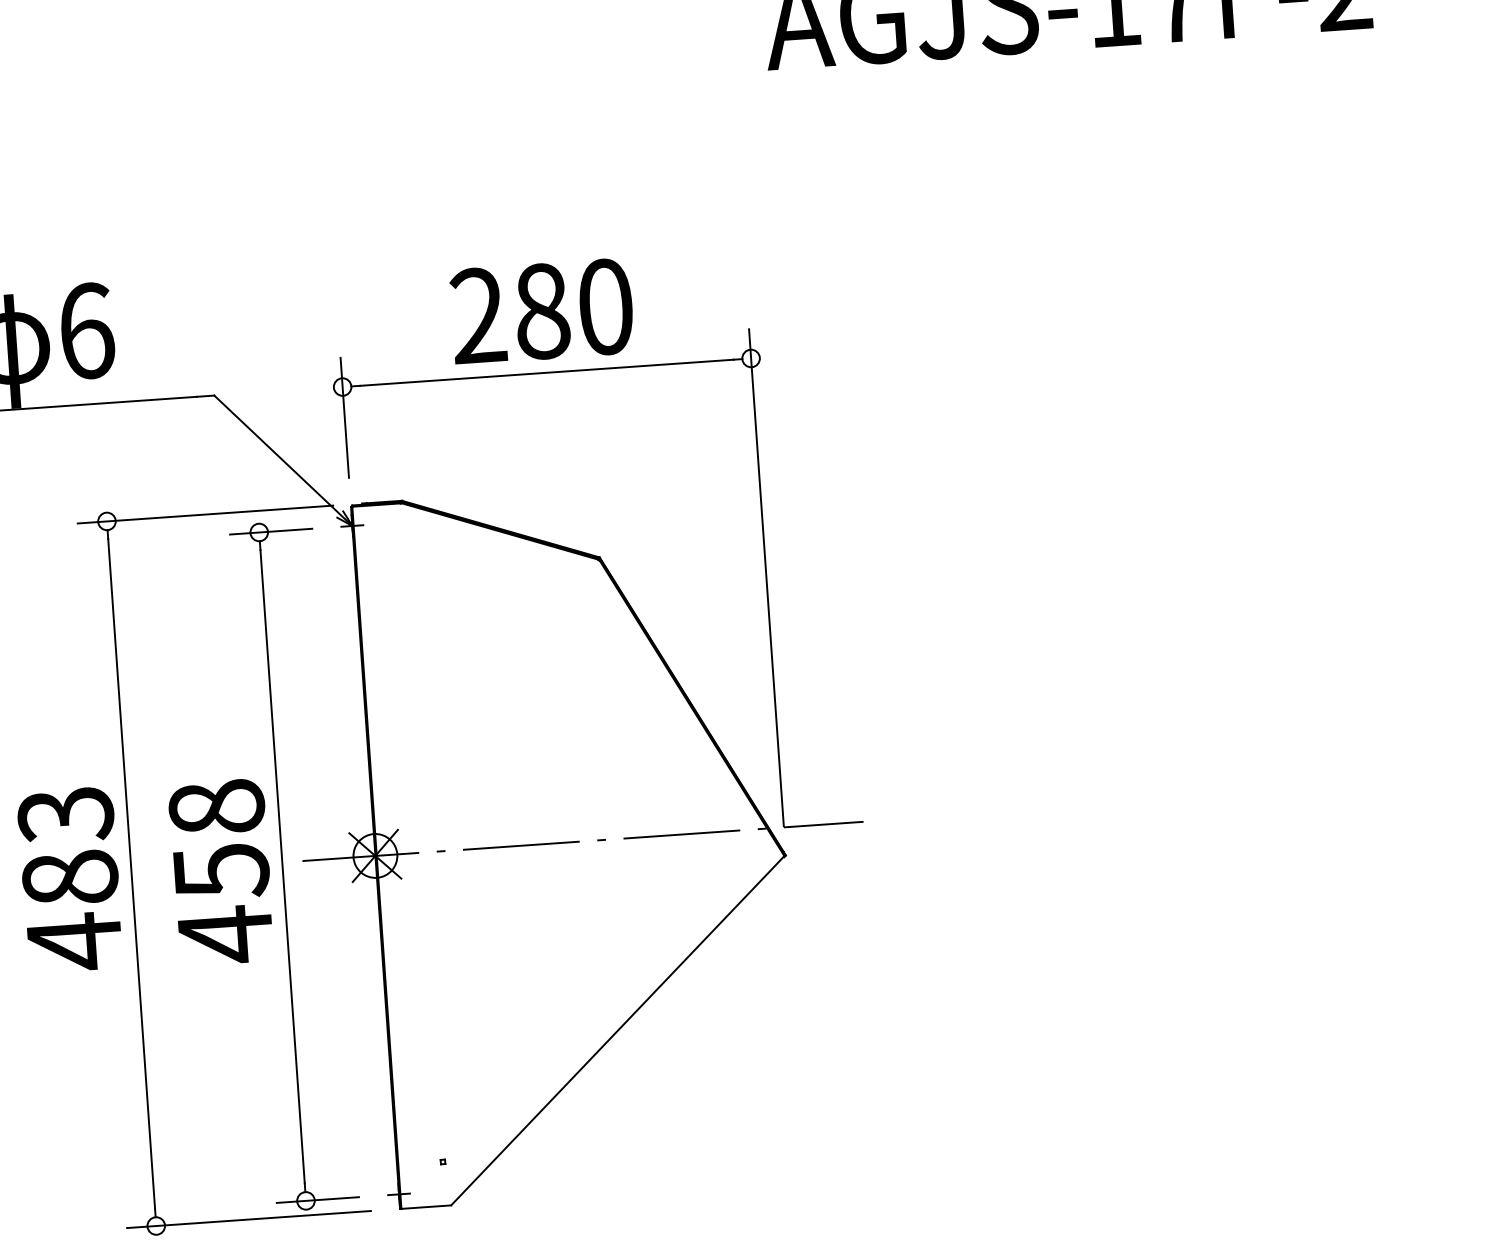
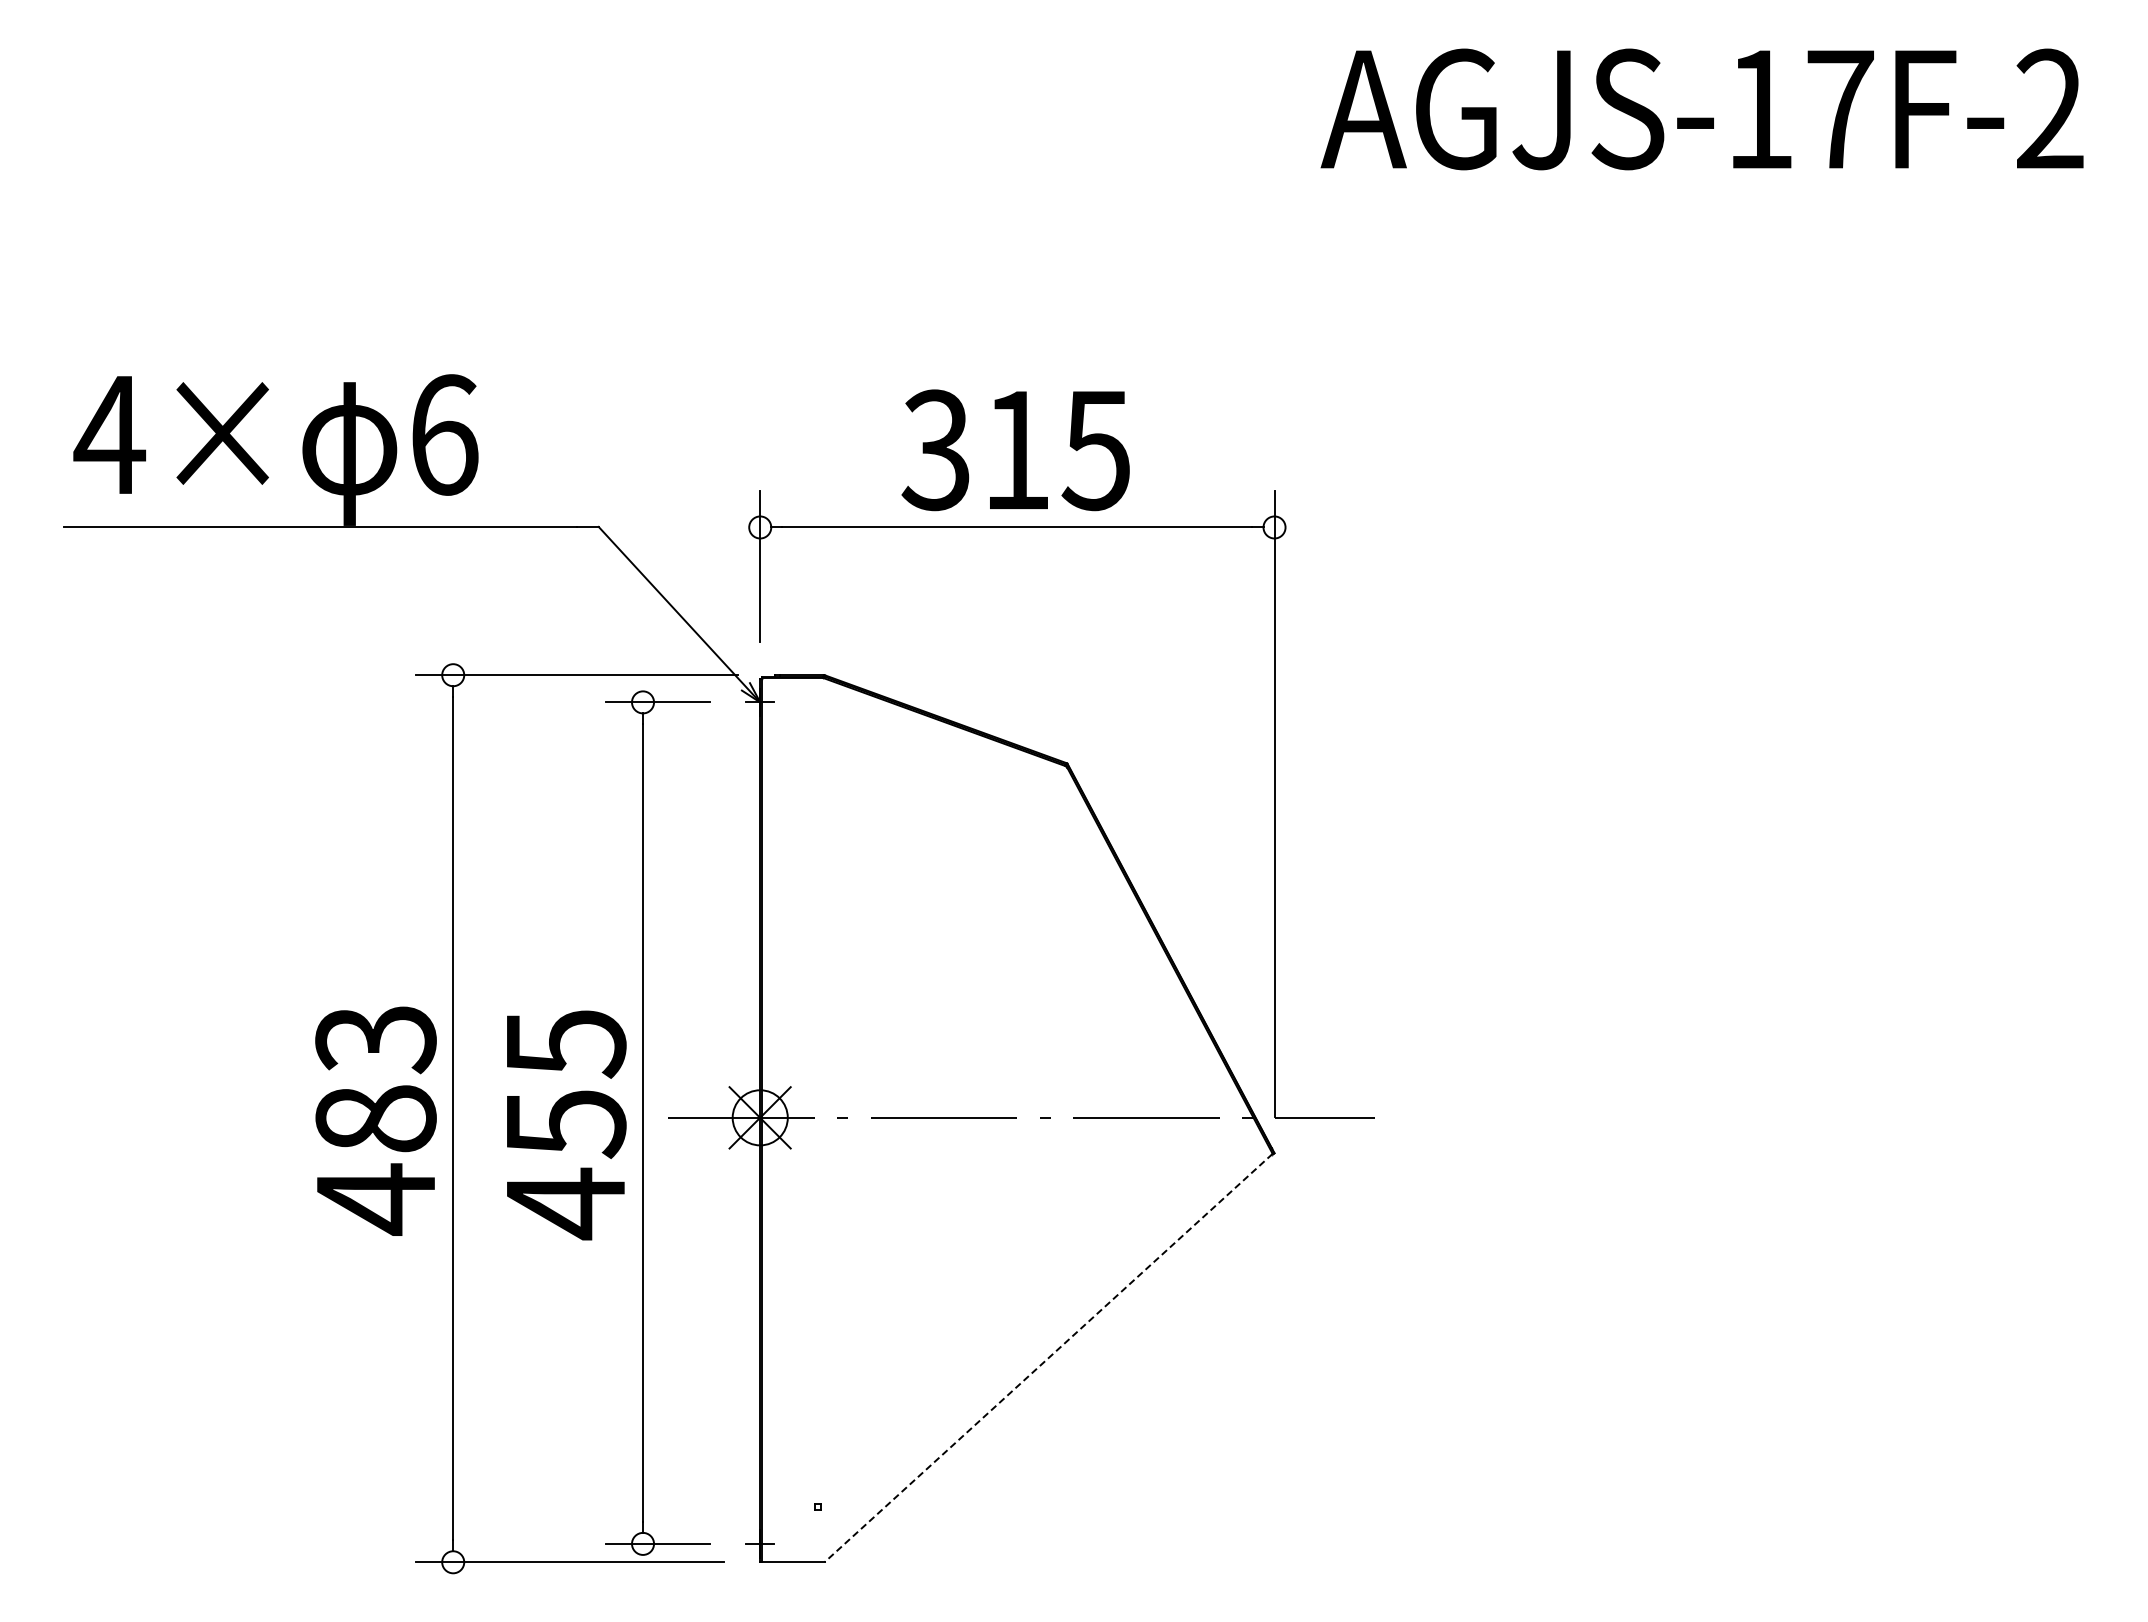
text: (541, 311) -> (1015, 450), 280 -> 315
text: (216, 807) -> (565, 1043), 458 -> 455
line: (617, 1031) -> (1048, 1358), solid -> dashed

